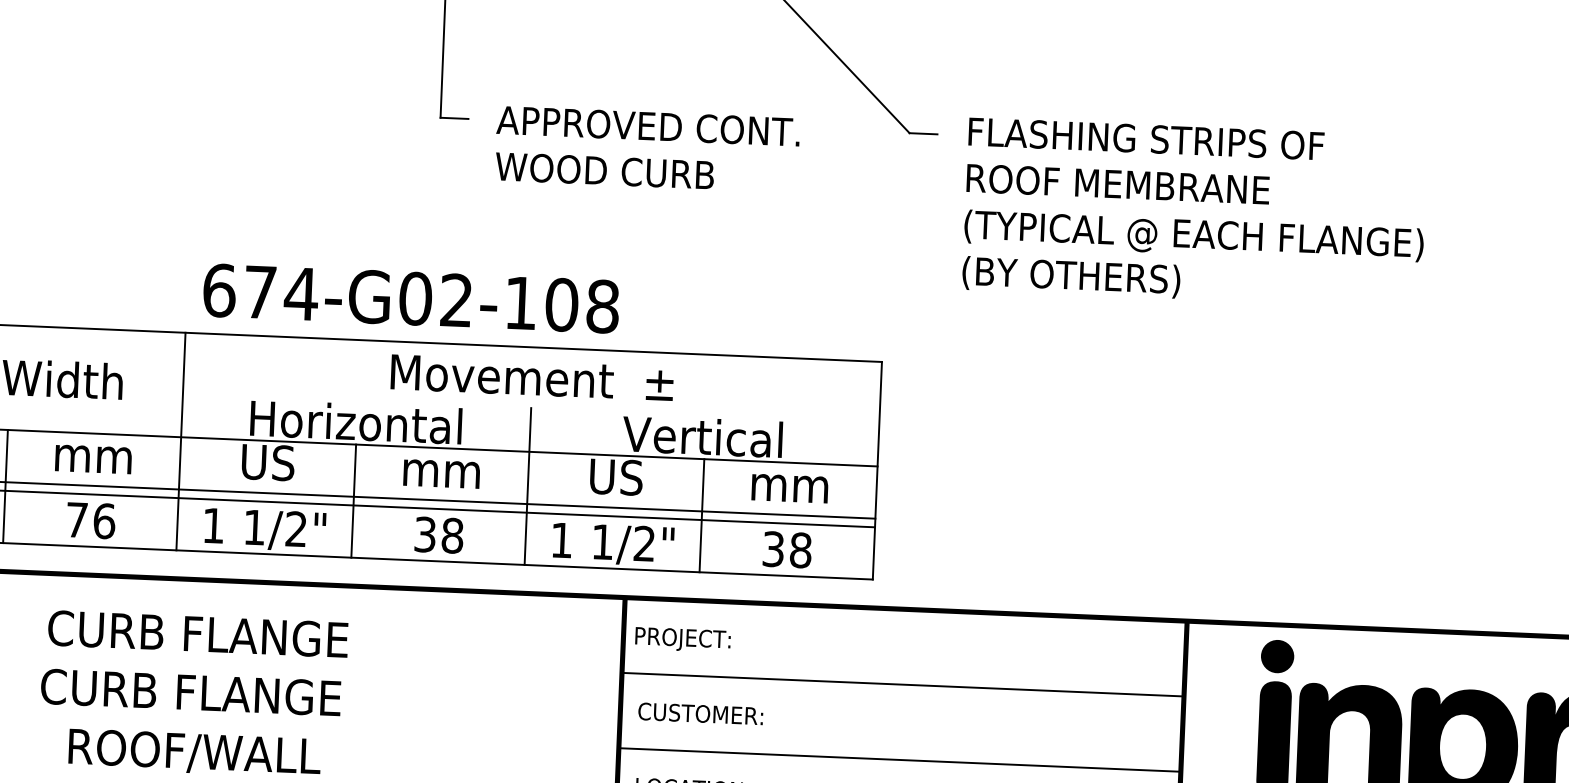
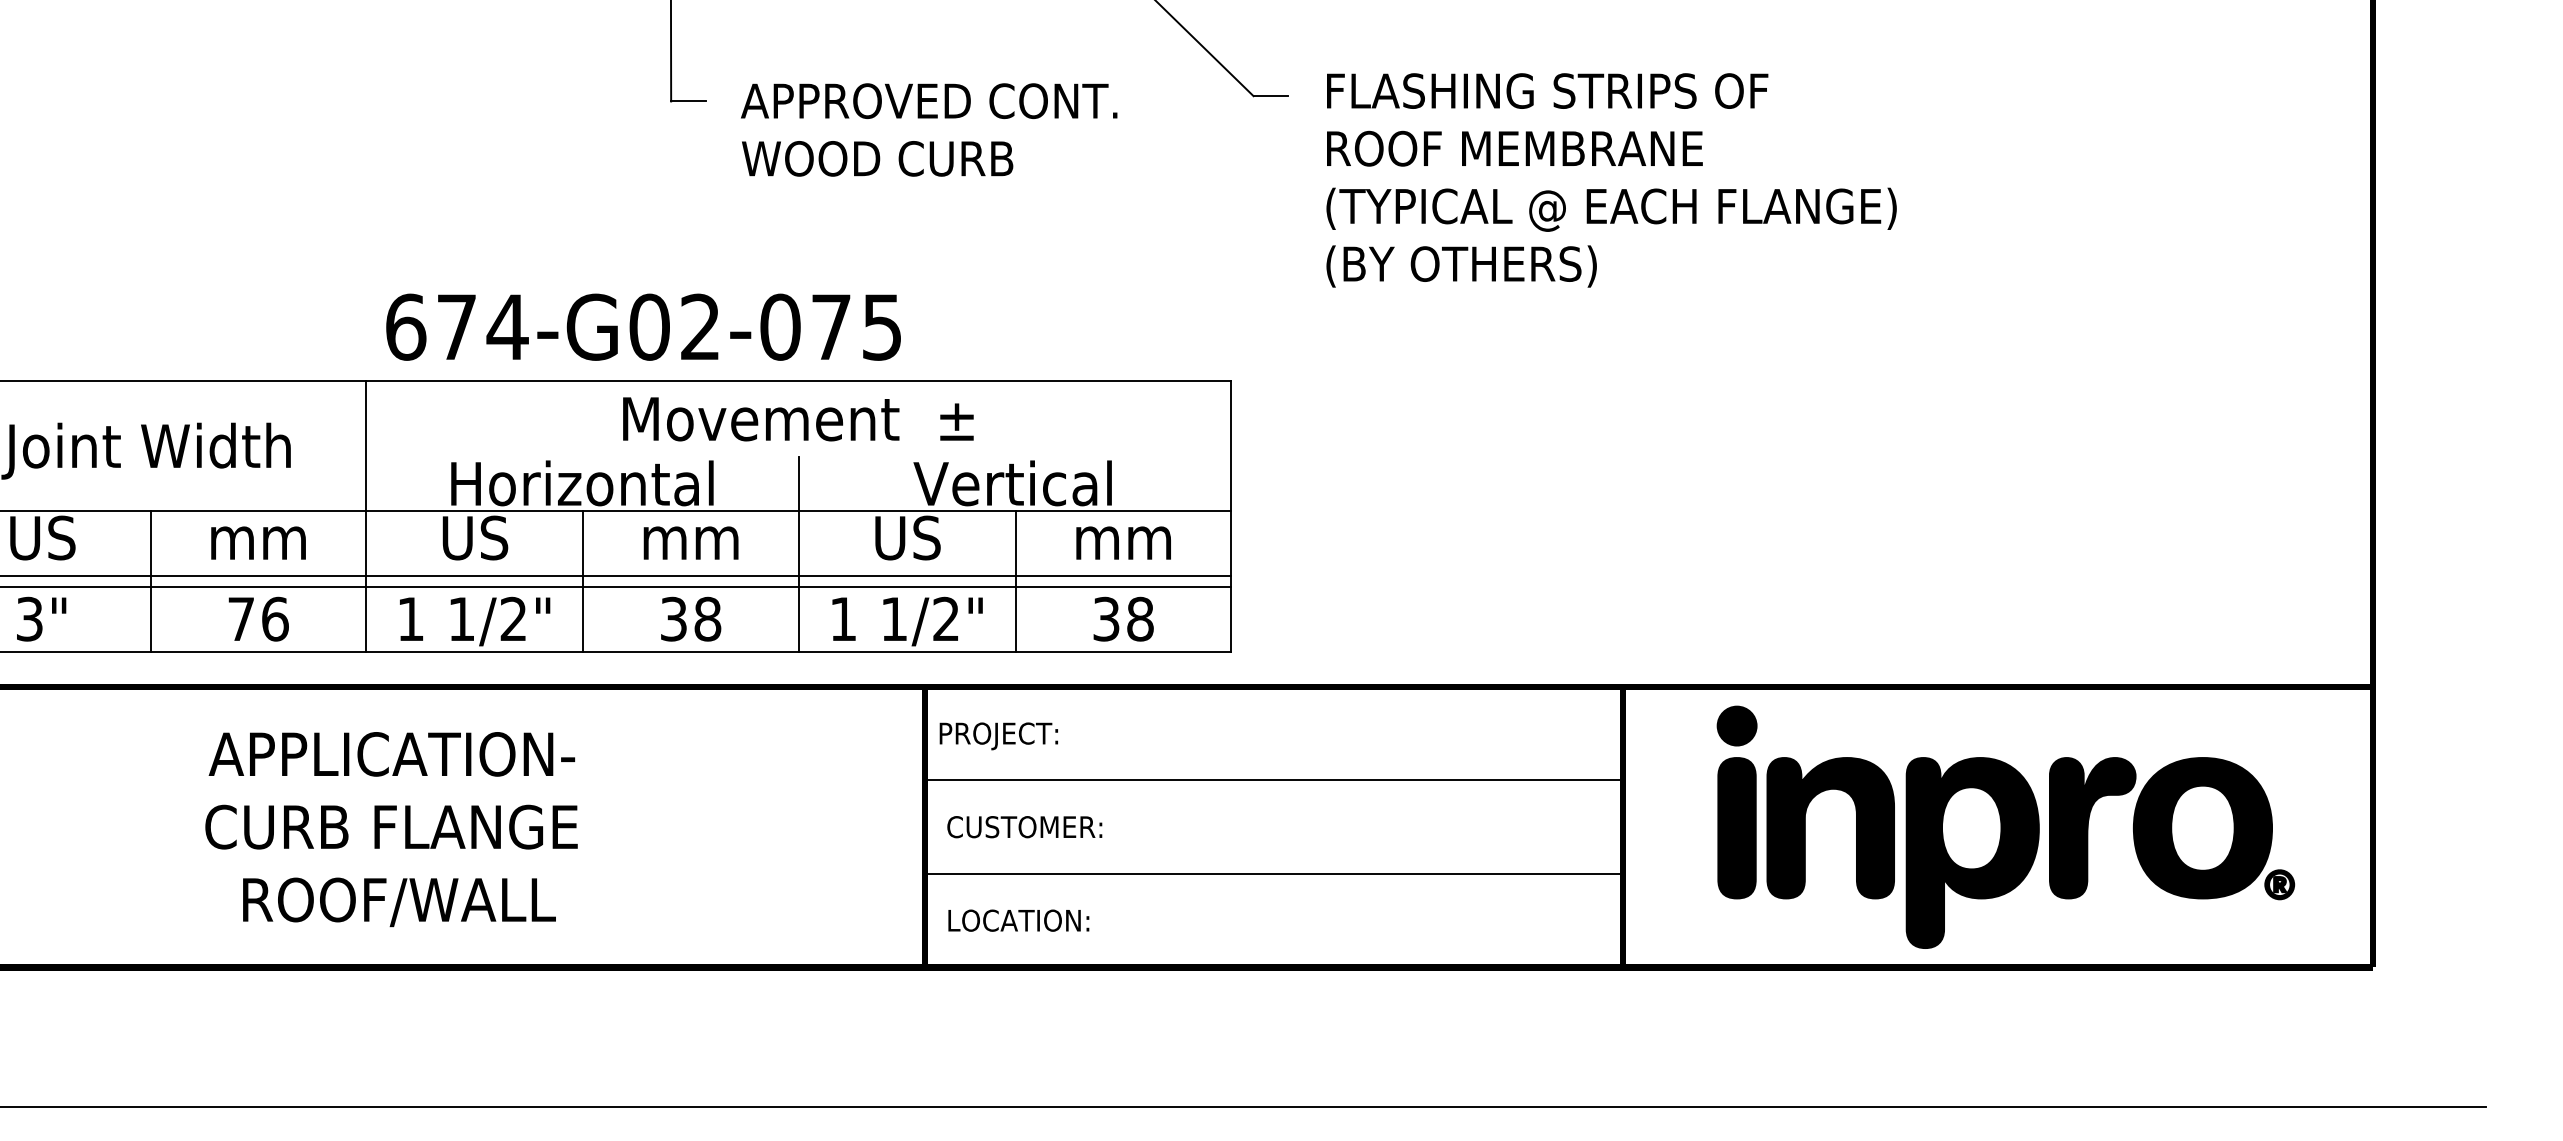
text: (562, 304) -> (831, 326), 674-G02-108 -> 674-G02-075
text: (196, 634) -> (395, 754), CURB FLANGE -> APPLICATION-

